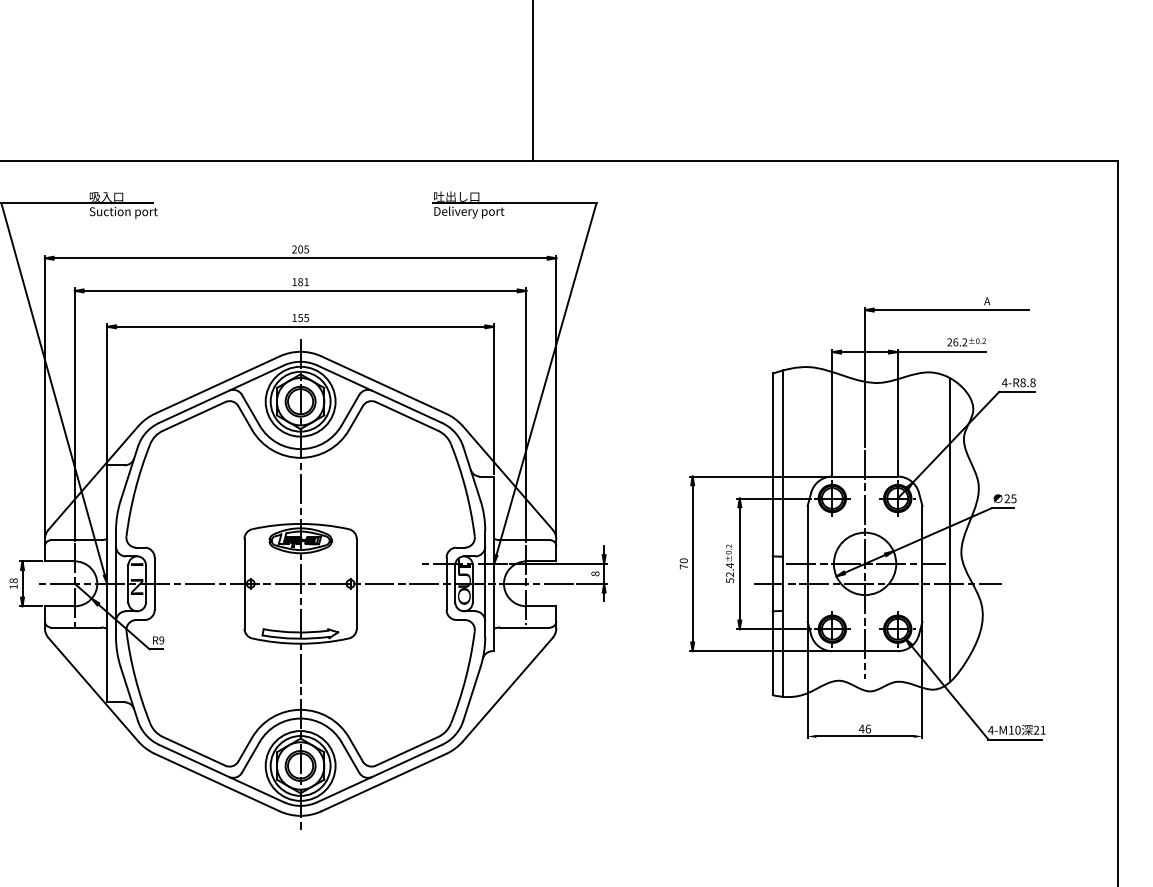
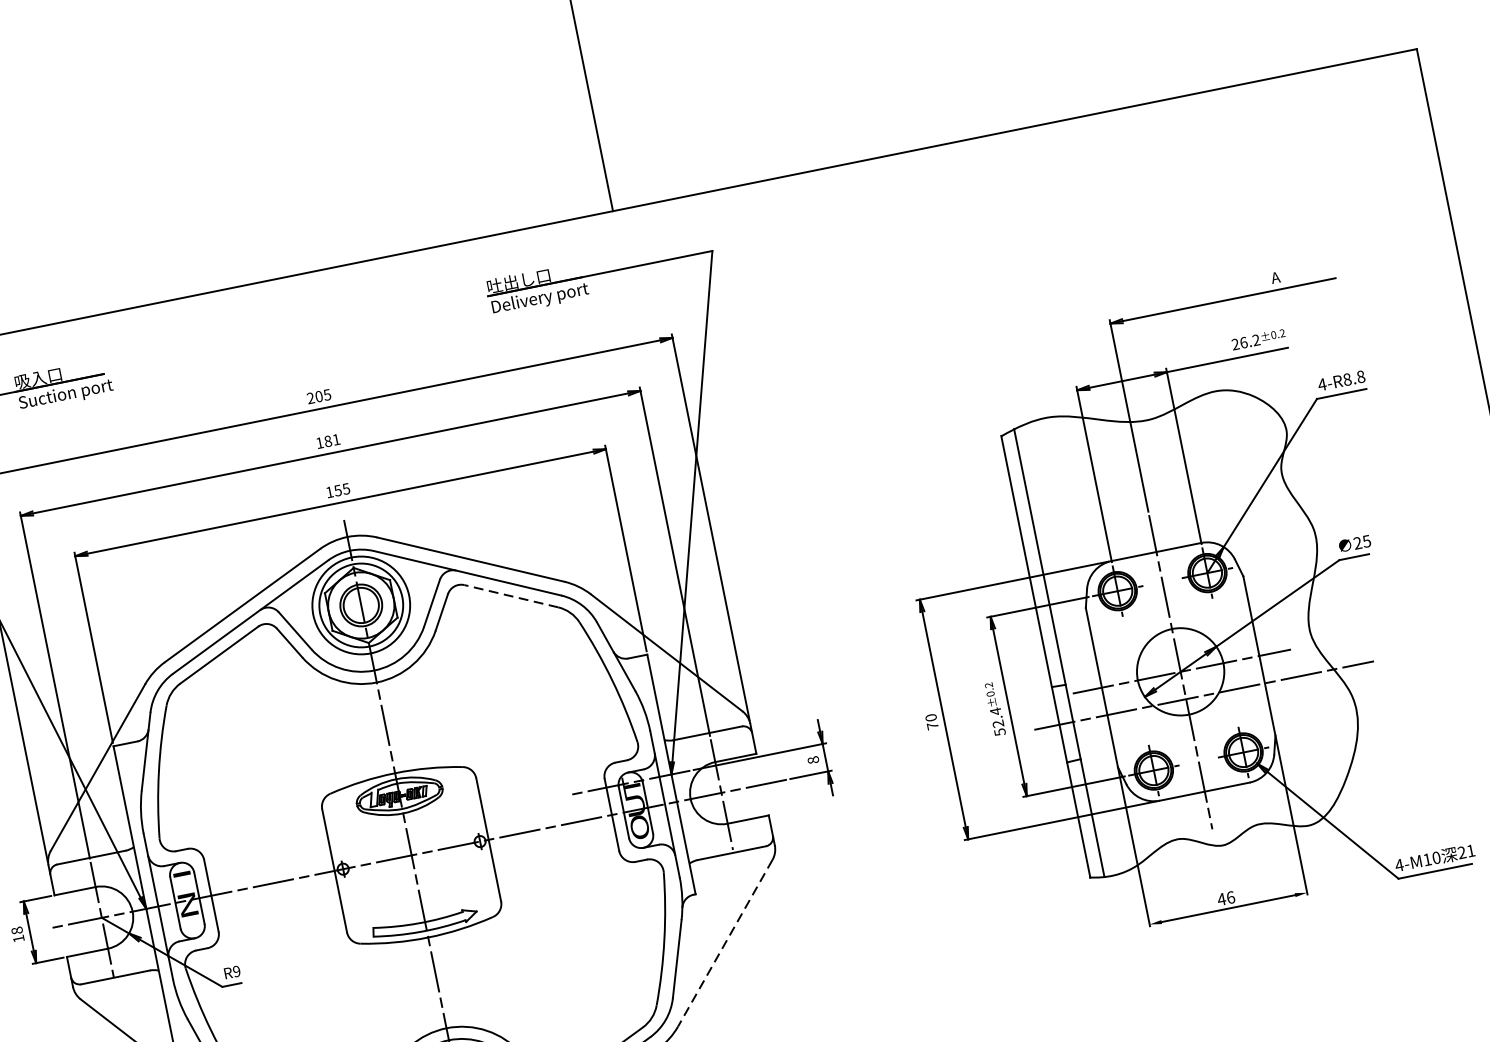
line: (406, 416) -> (510, 596), solid -> dashed
line: (949, 530) -> (1287, 602), removed
line: (507, 690) -> (725, 944), solid -> dashed

